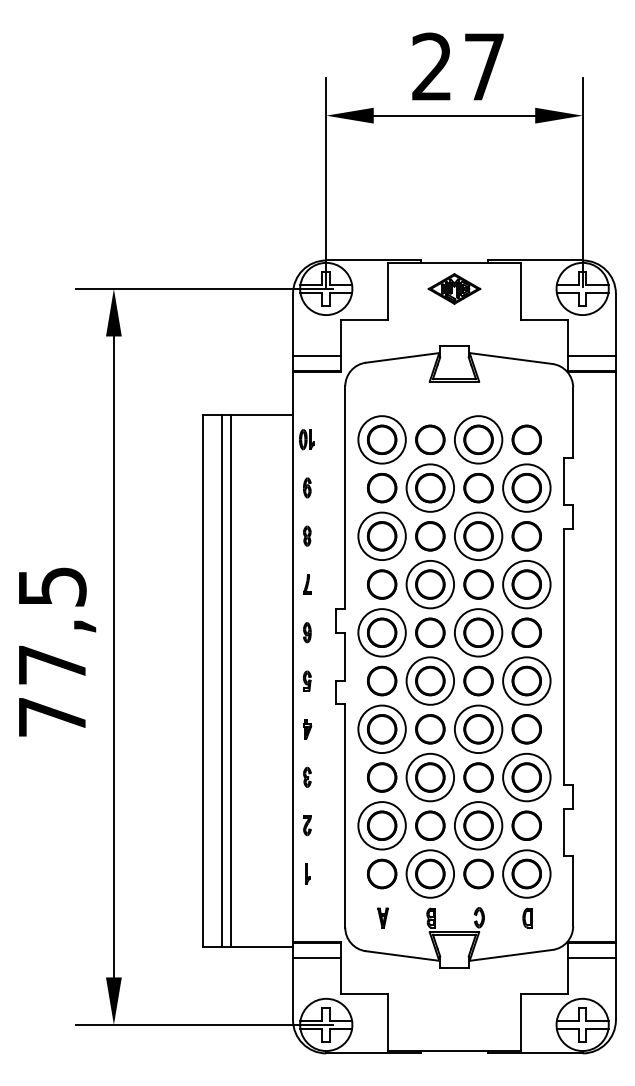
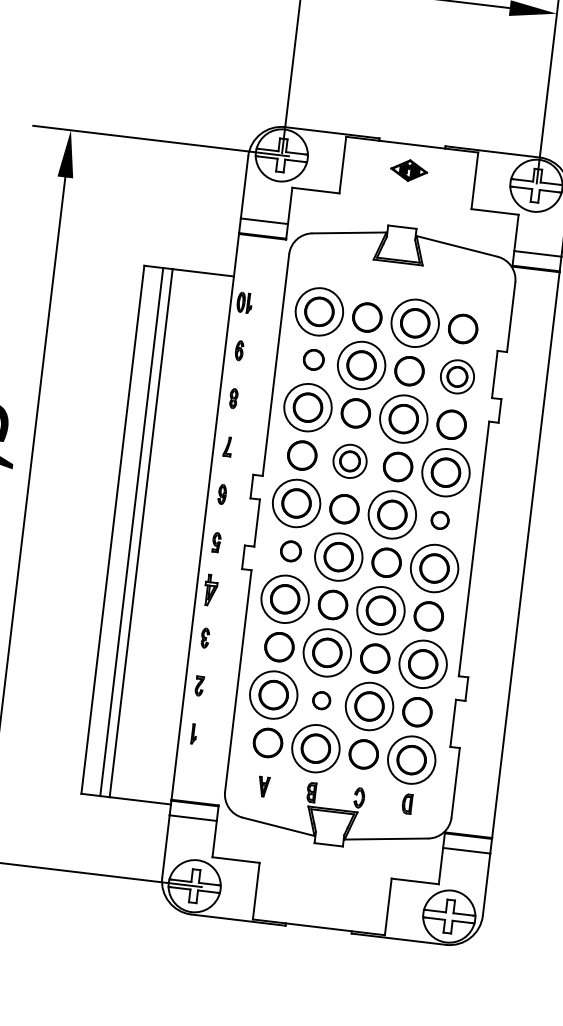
part: (454, 288) -> (409, 170), size x0.7
part: (526, 487) -> (457, 376), size x0.7
part: (382, 488) -> (314, 360), size x0.7
part: (429, 584) -> (349, 461), size x0.7
circle: (526, 632) -> (439, 520), size x0.6
part: (382, 680) -> (291, 550), size x0.7
part: (307, 729) -> (211, 590), size x1.6
circle: (430, 825) -> (321, 700), size x0.6

